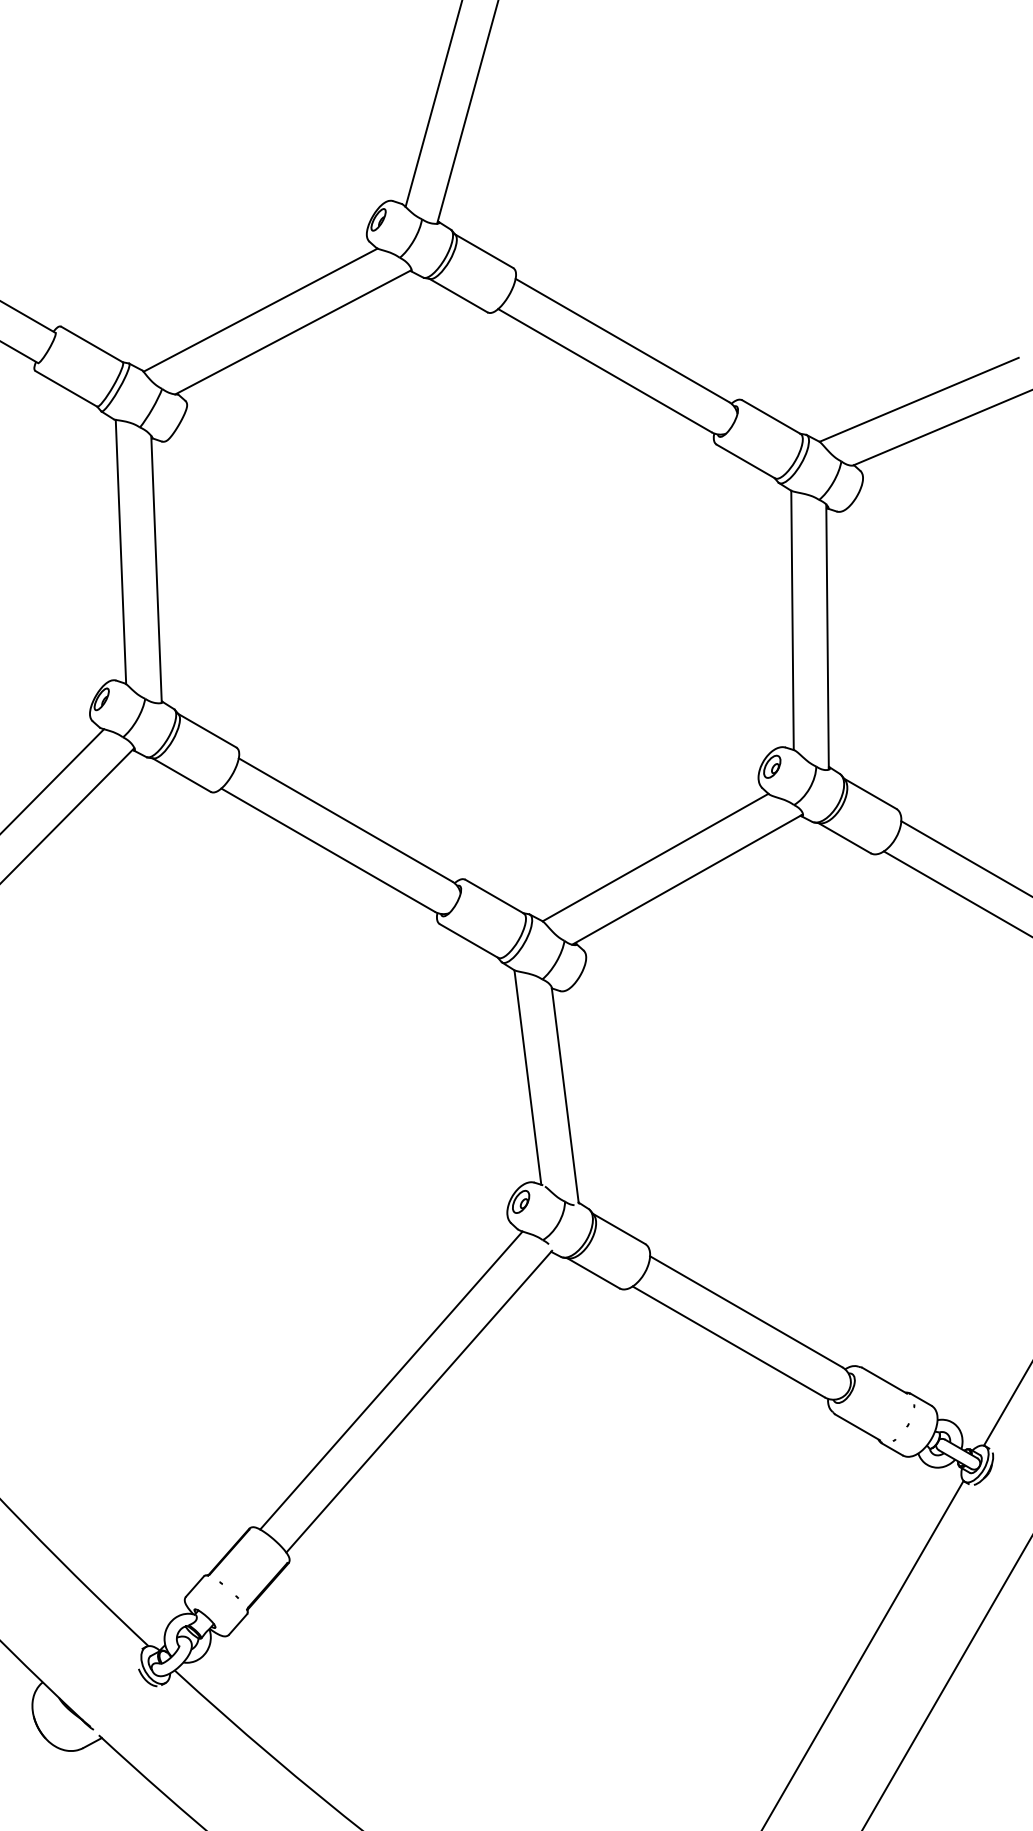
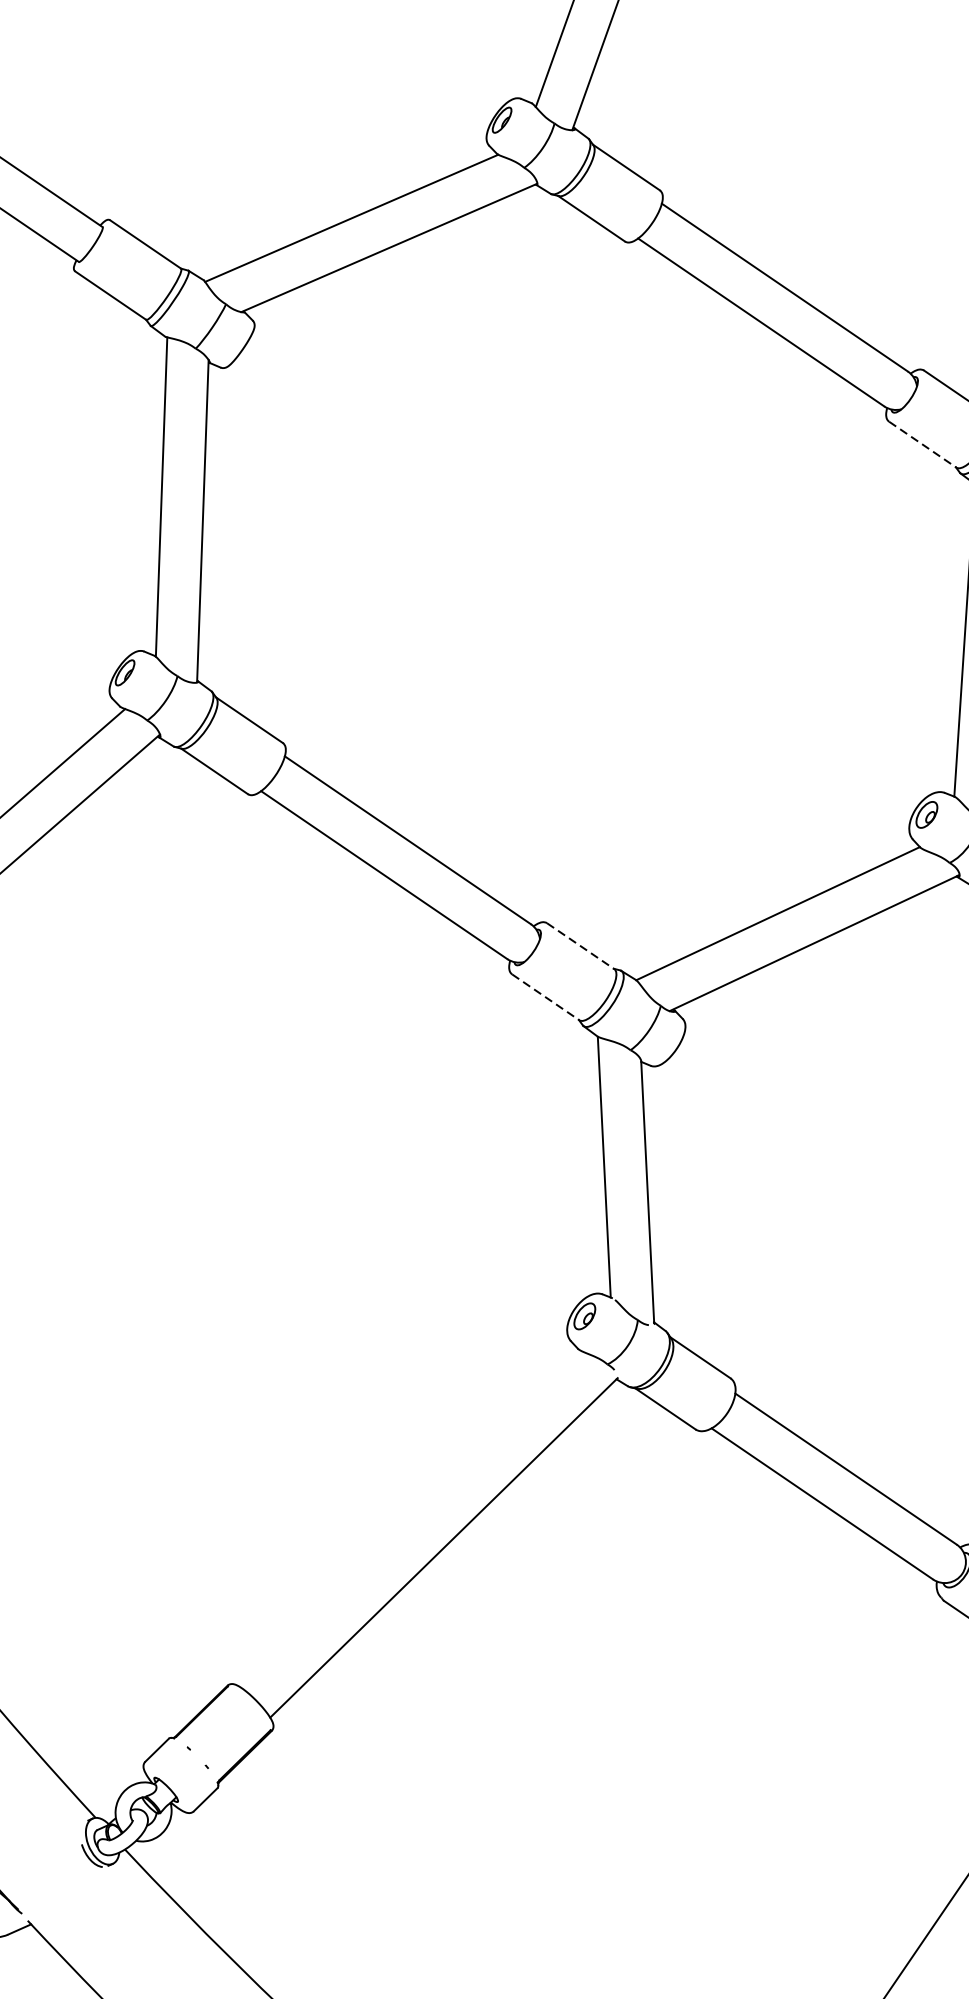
line: (745, 461) -> (922, 444), solid -> dashed
line: (494, 896) -> (580, 945), solid -> dashed
line: (469, 941) -> (546, 997), solid -> dashed
line: (391, 1380) -> (412, 1519), removed

